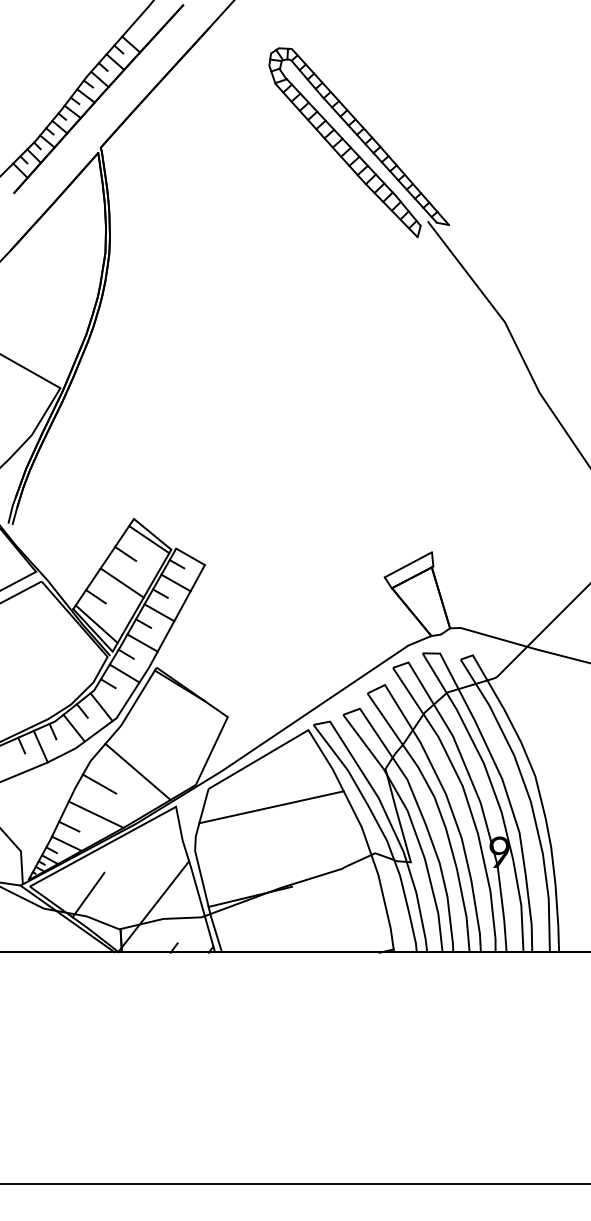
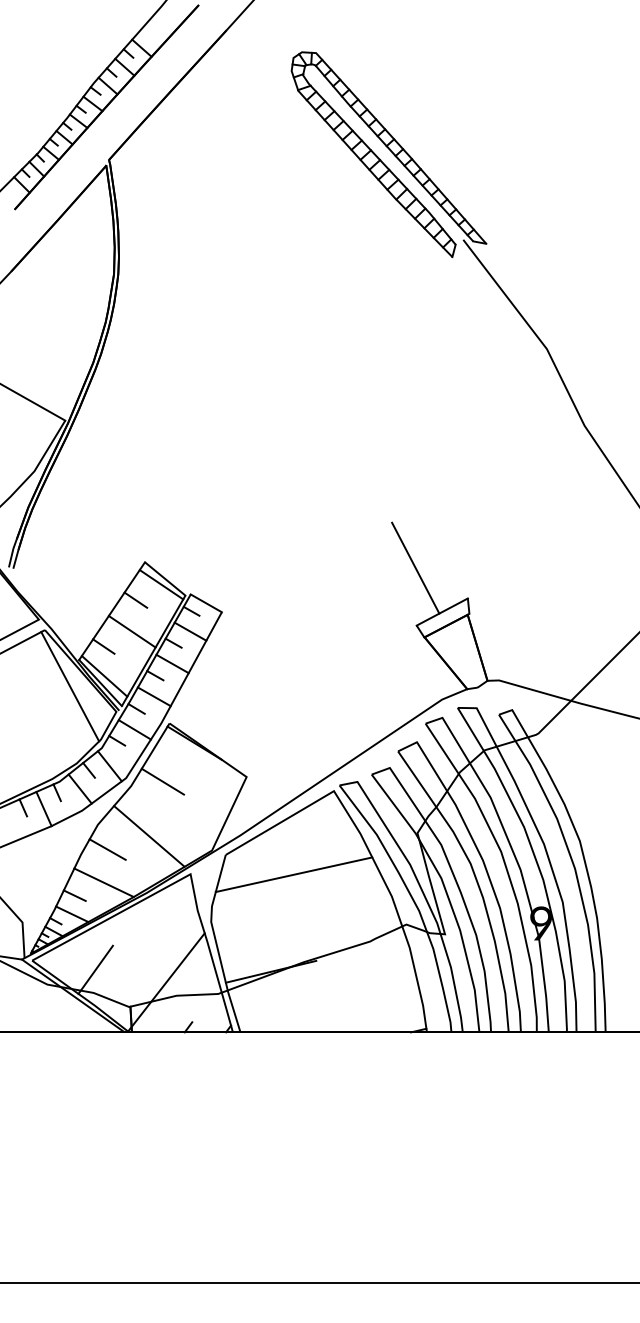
line: (383, 524) -> (415, 568), added
line: (64, 633) -> (69, 686), added
line: (150, 721) -> (162, 781), added

